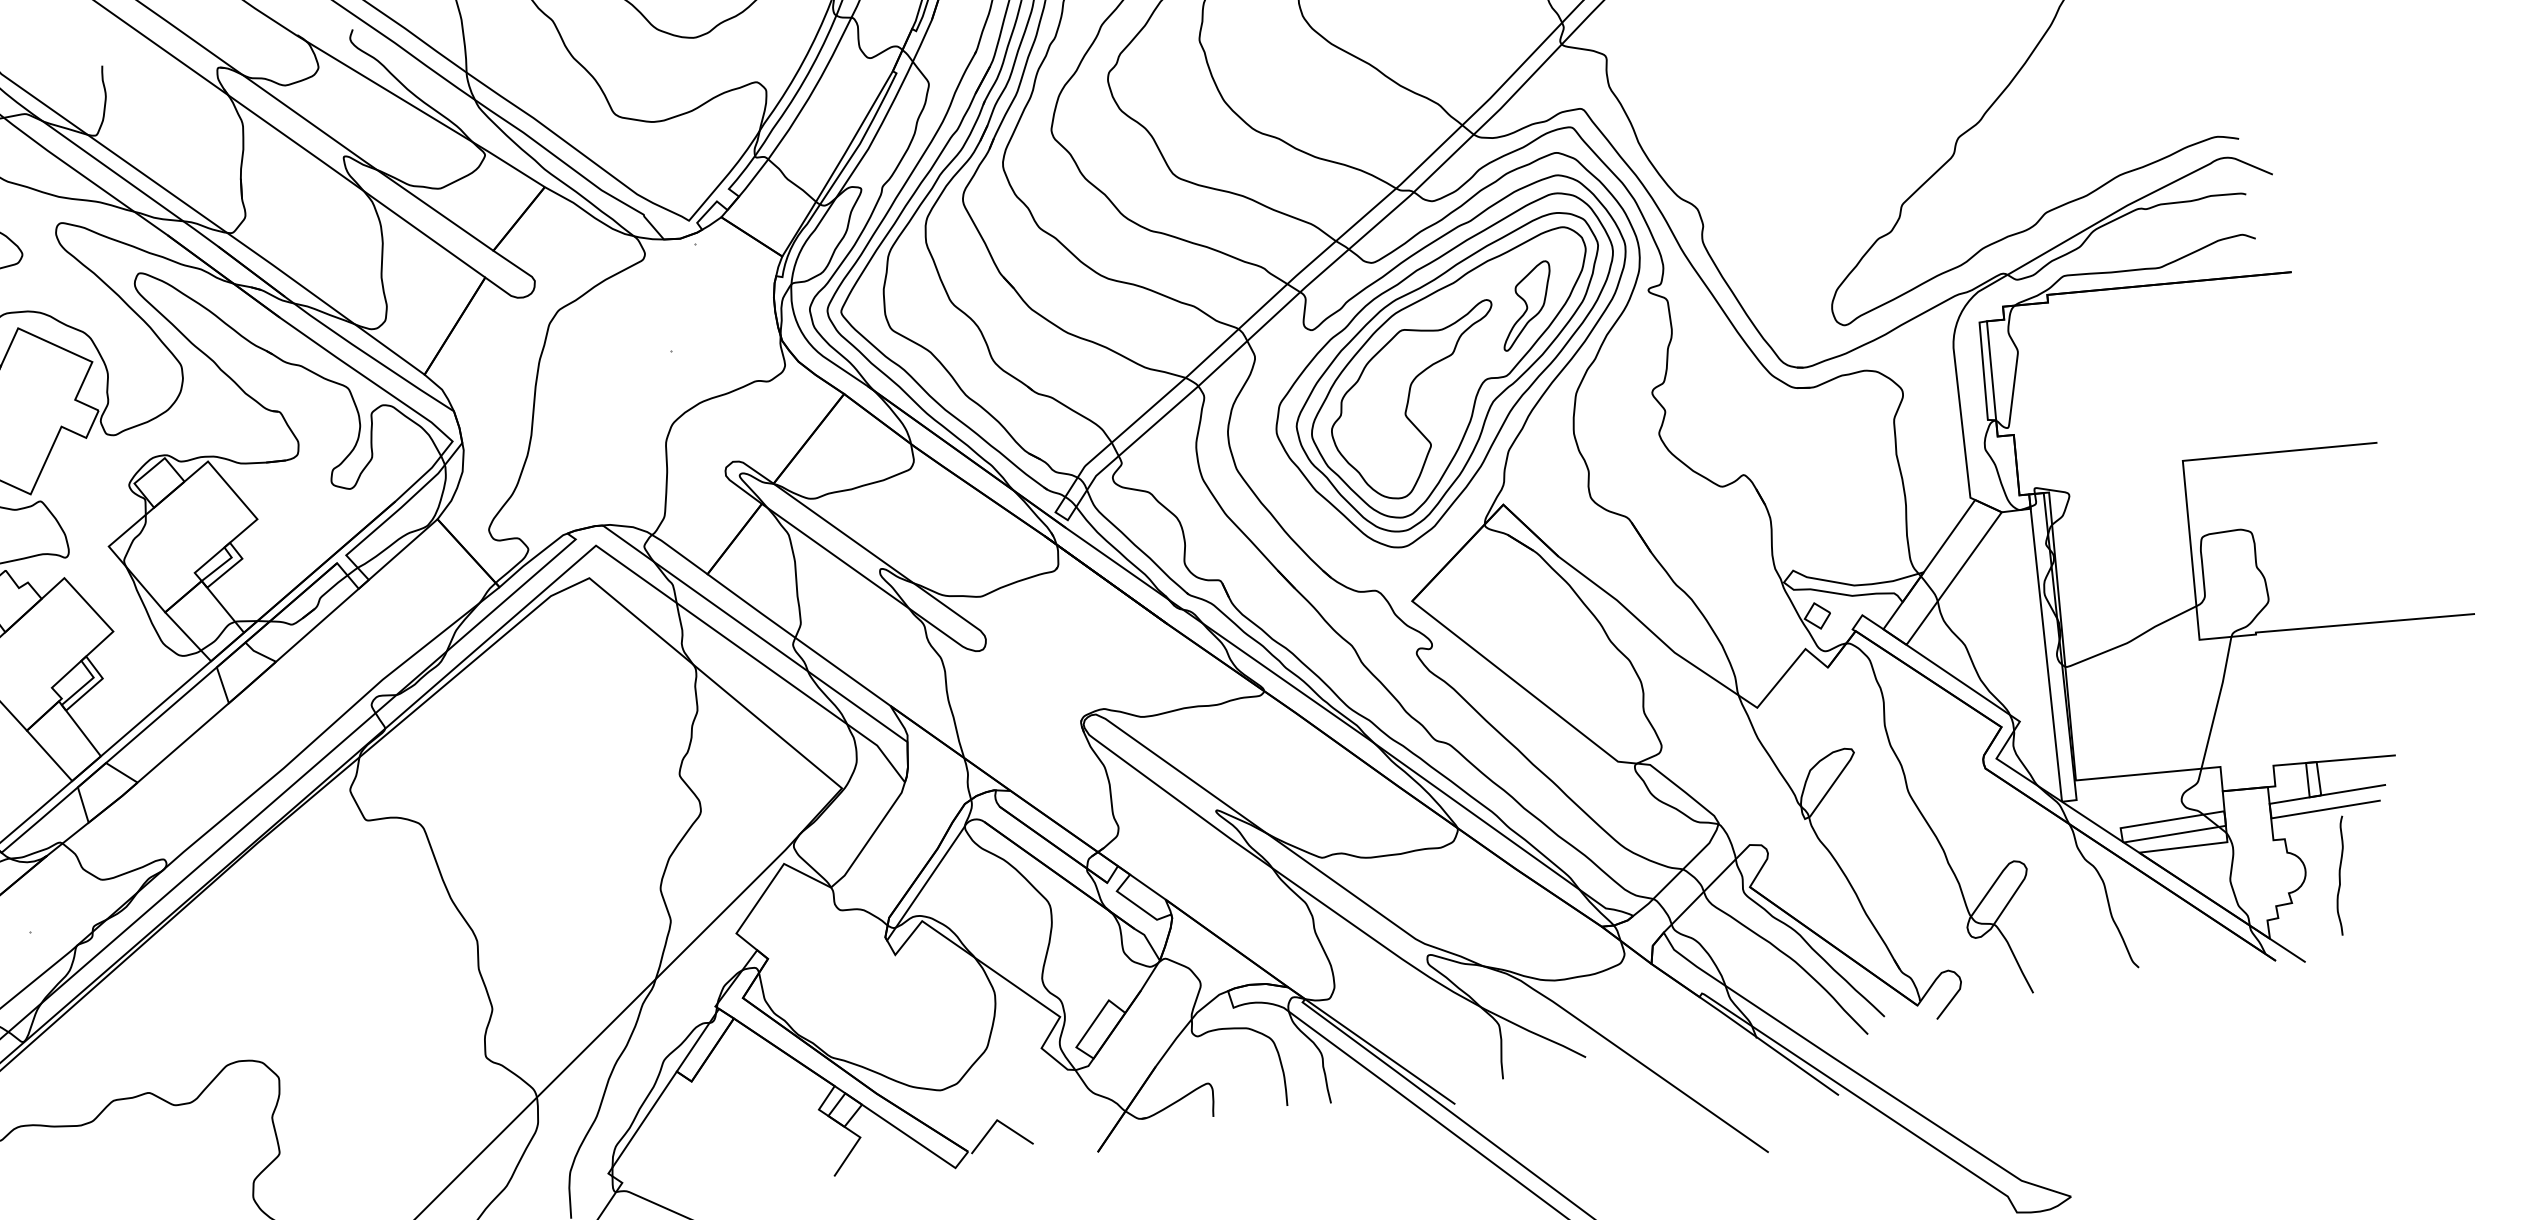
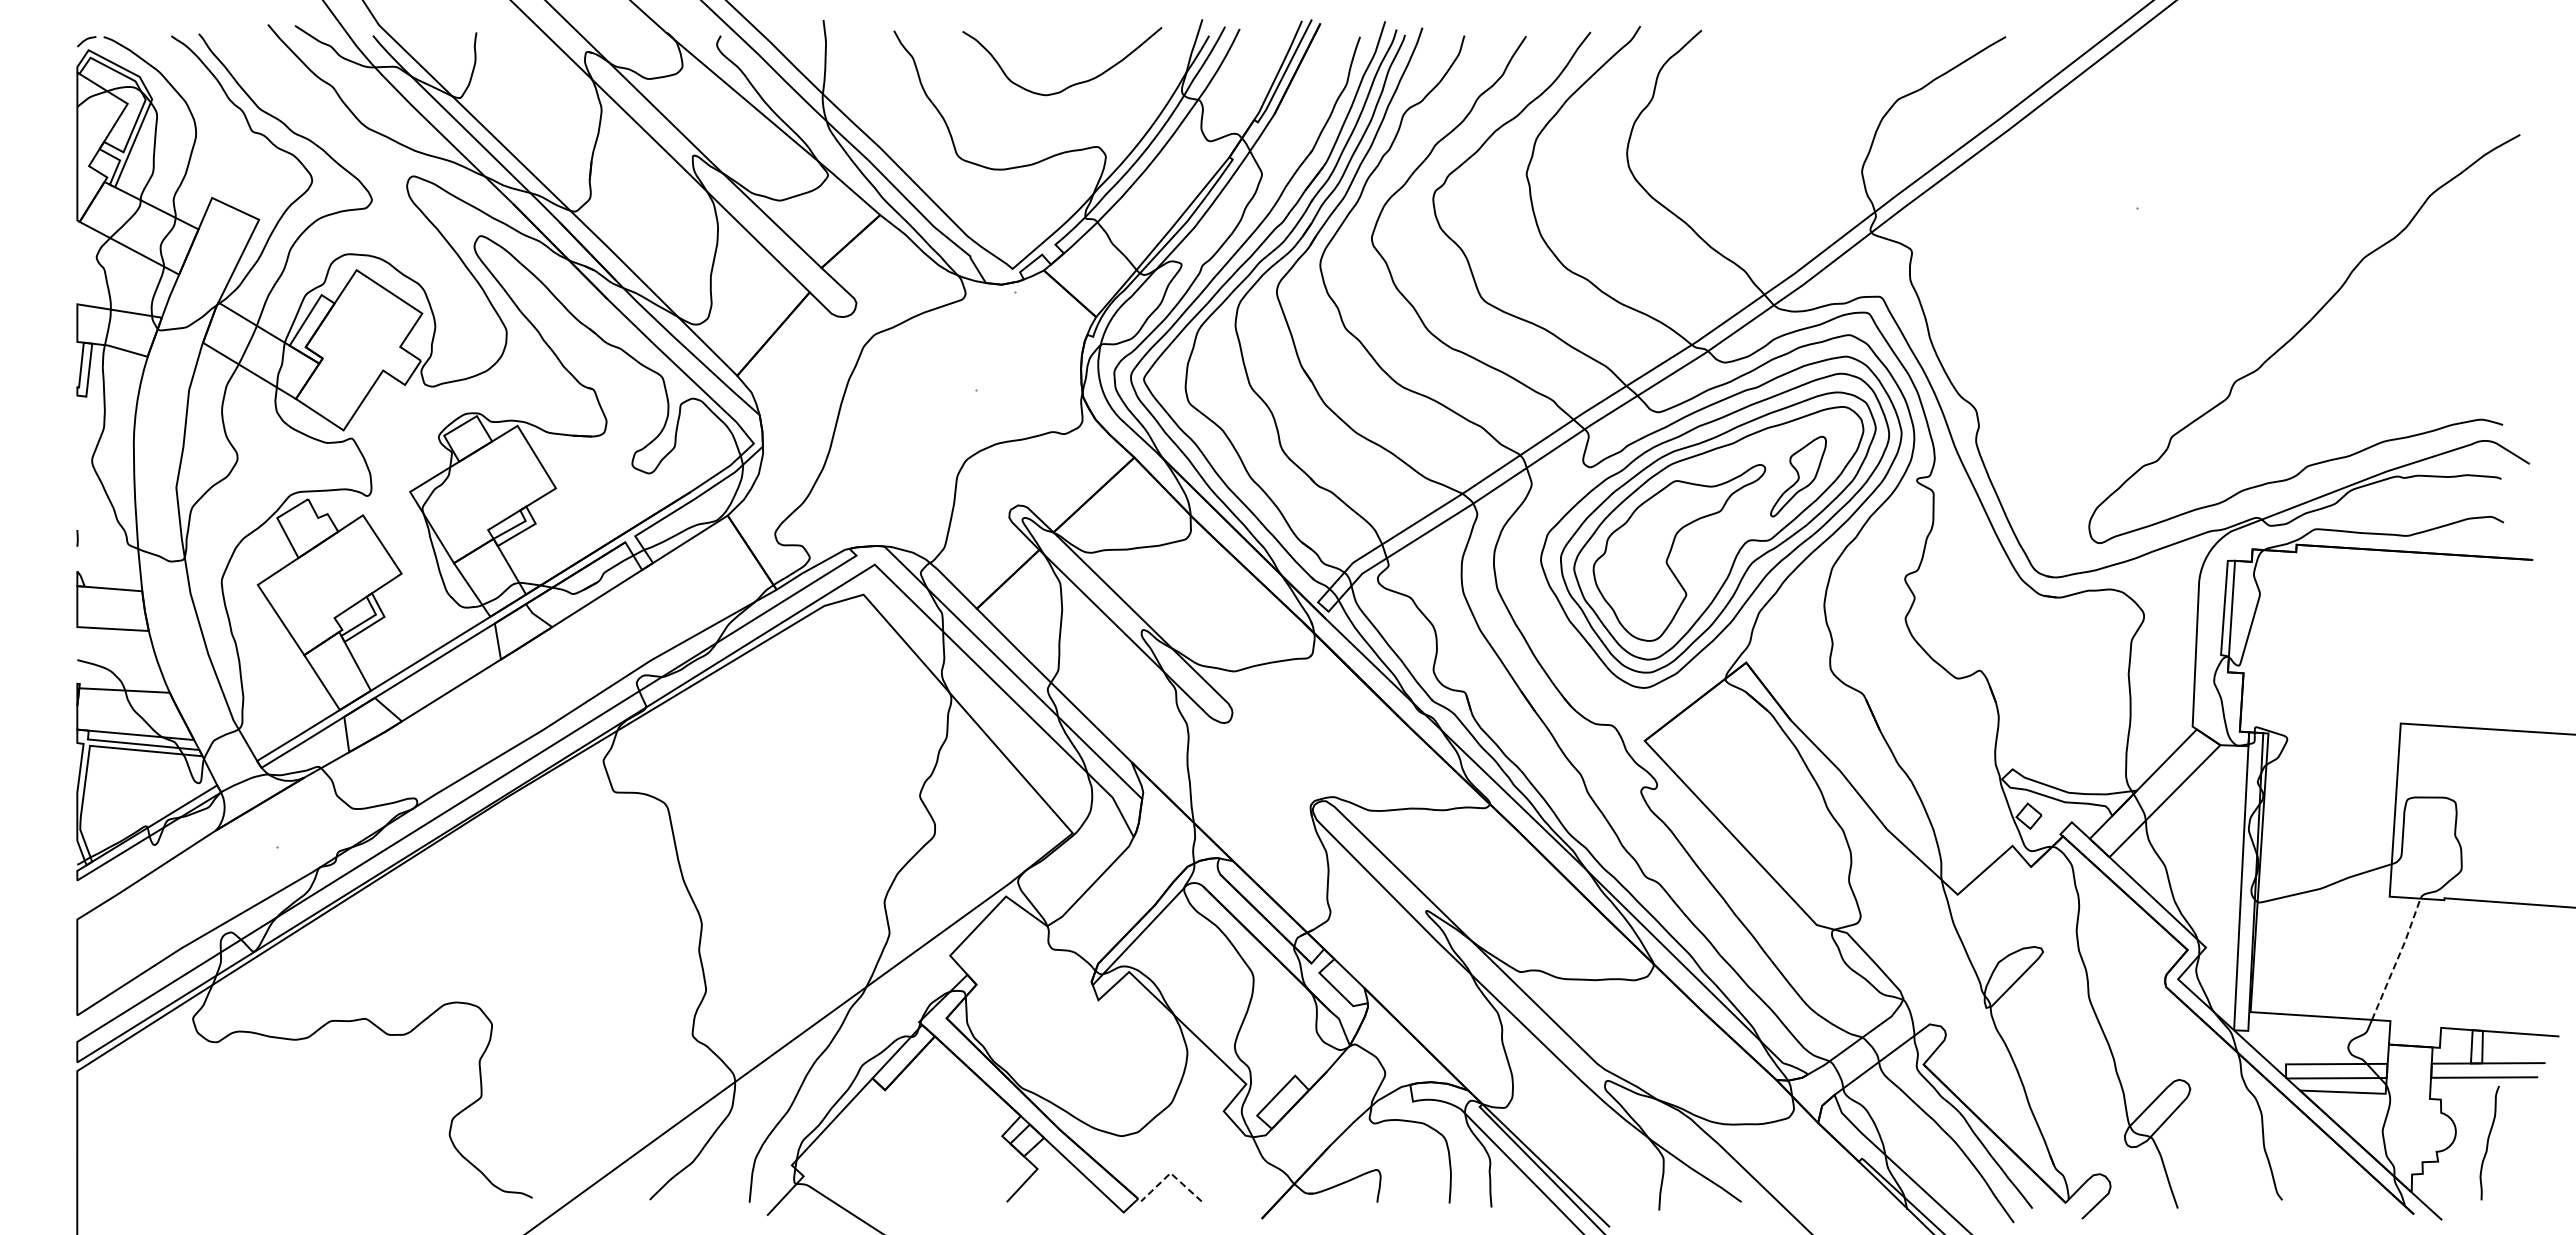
line: (2217, 701) -> (2397, 958), solid -> dashed
line: (997, 1120) -> (1170, 1173), solid -> dashed

